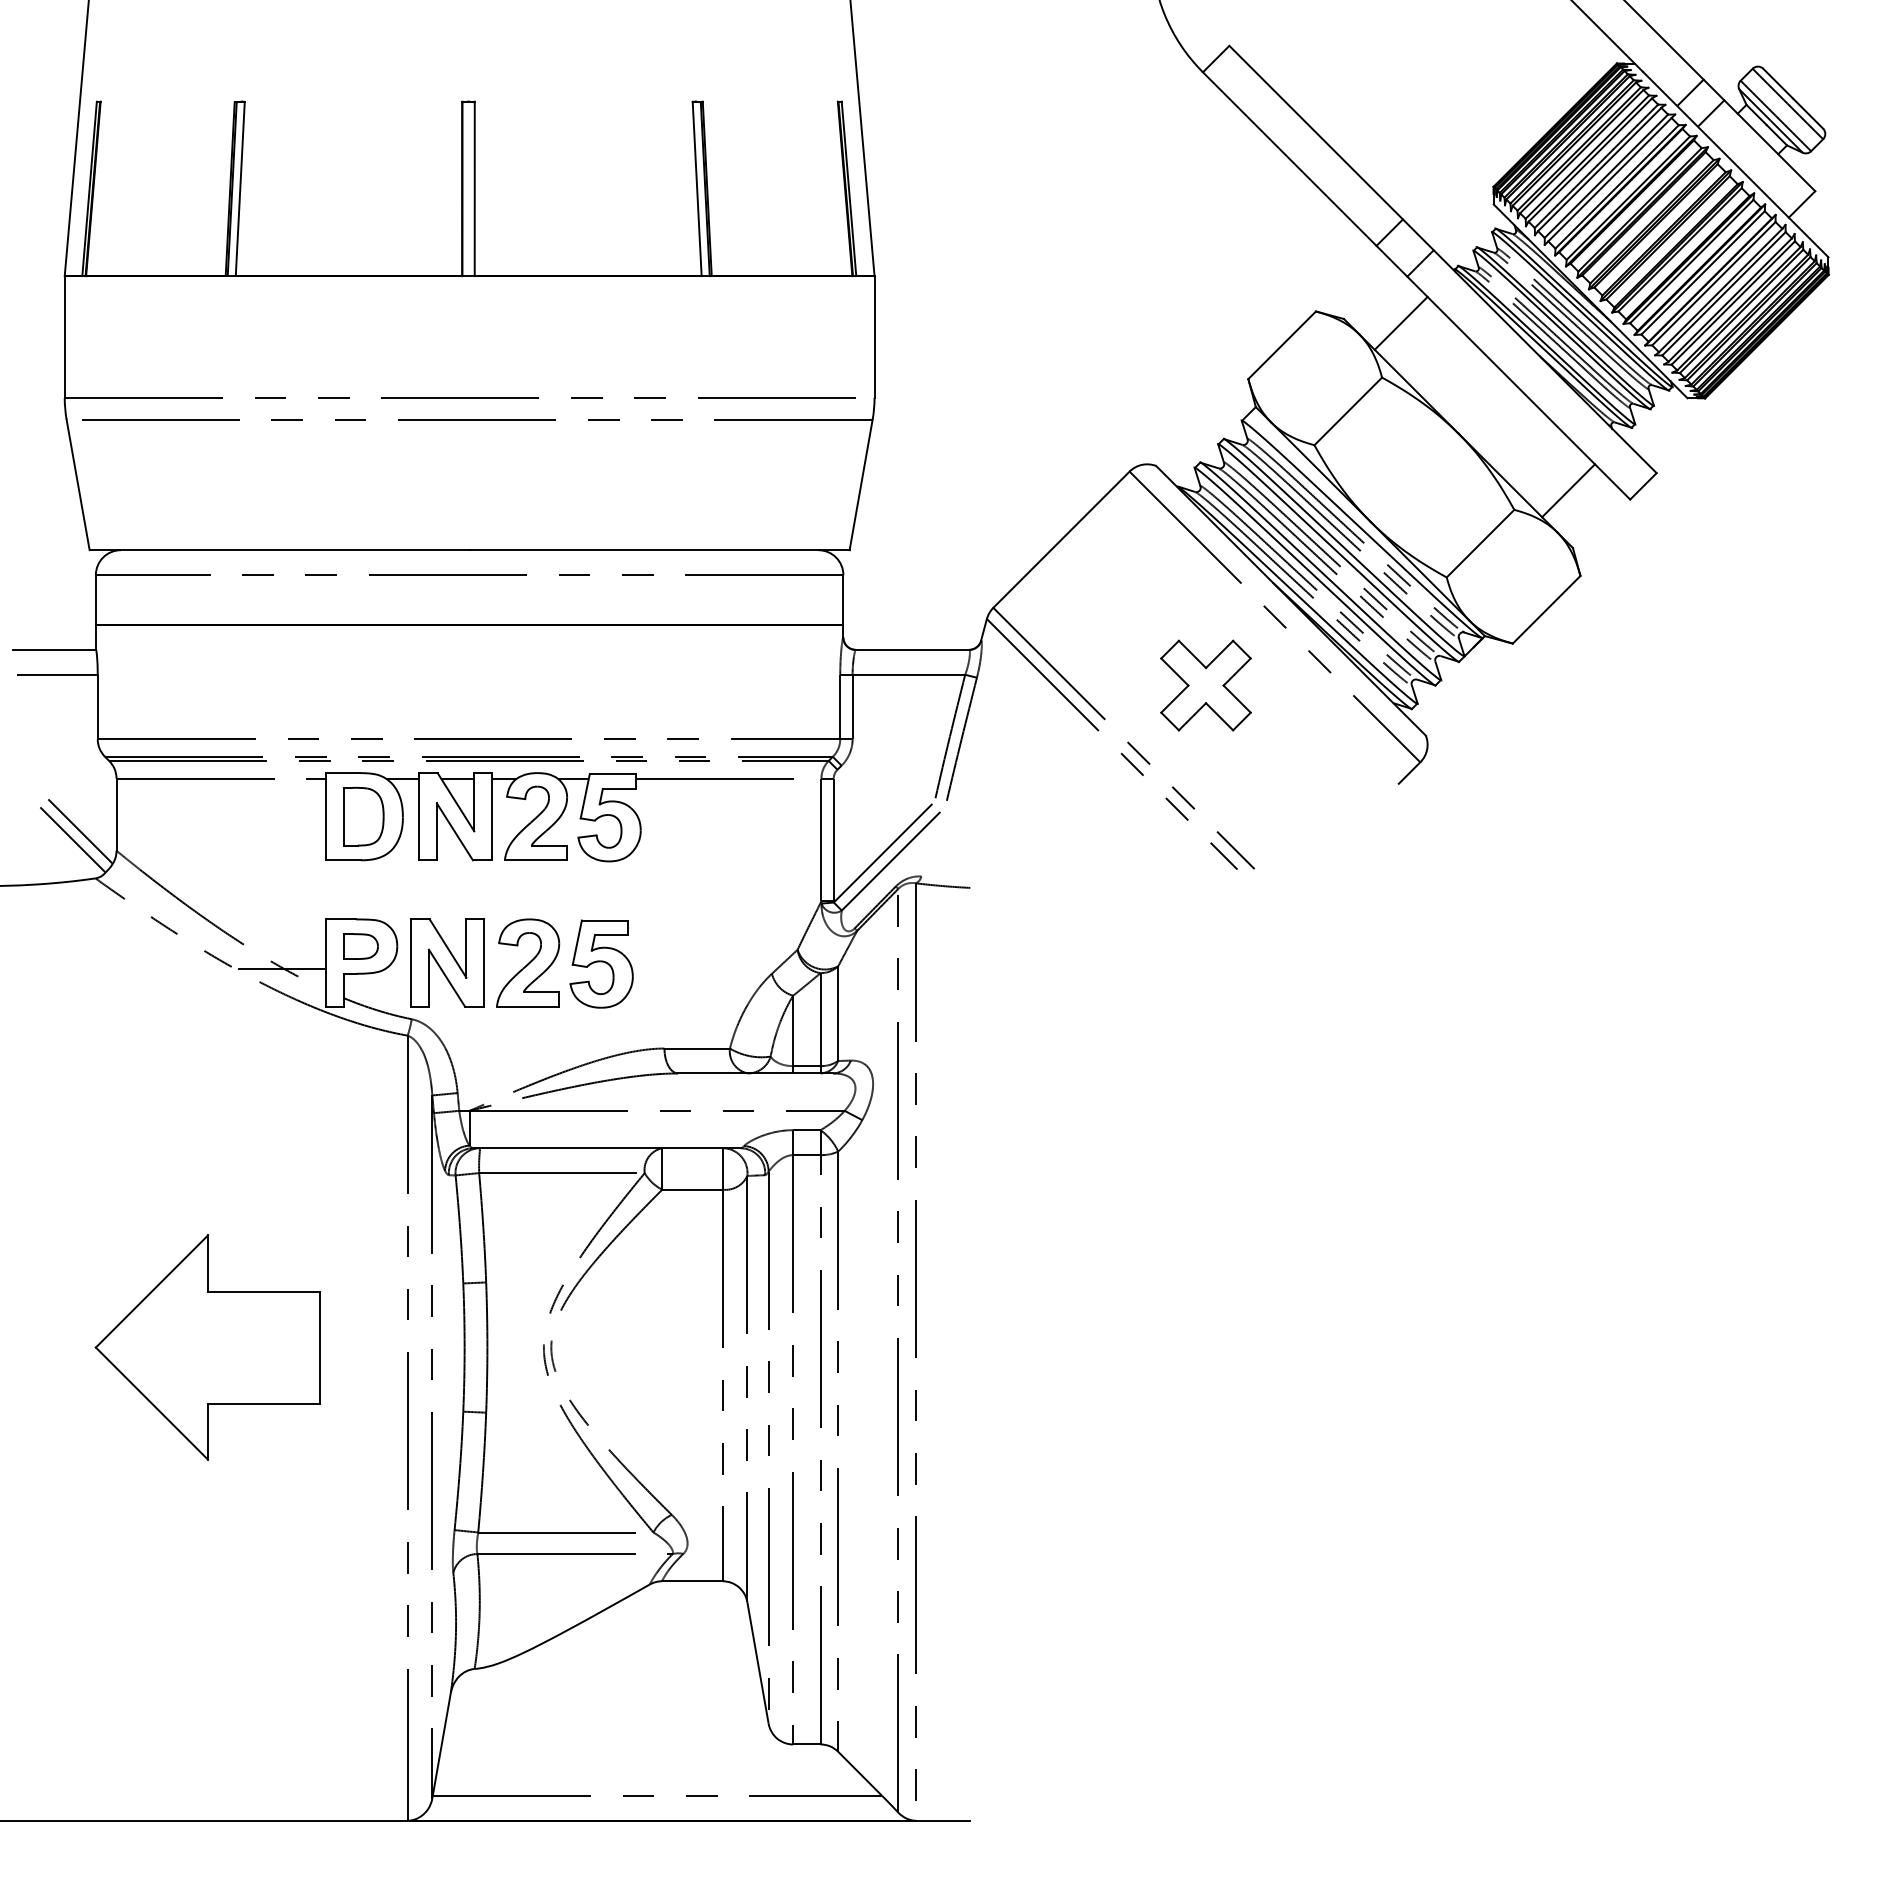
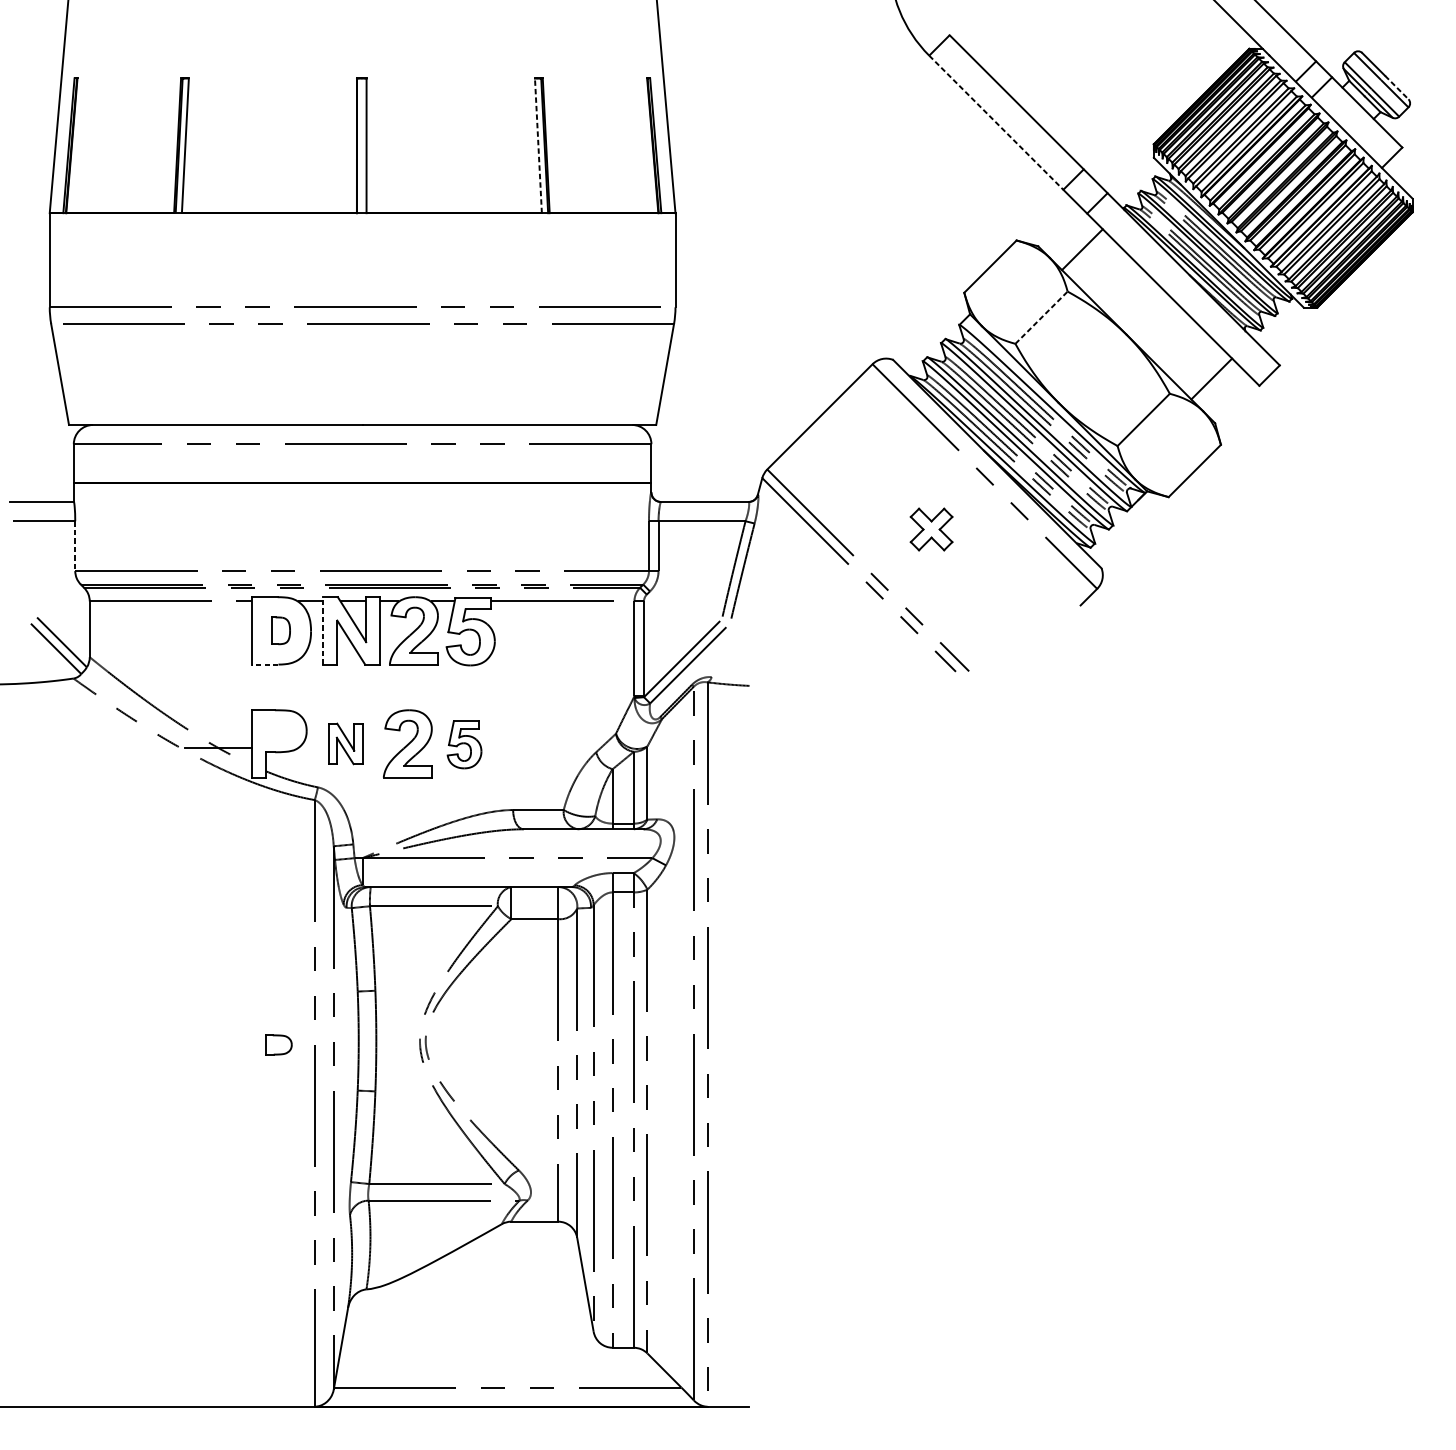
line: (1808, 113) -> (1397, 87), solid -> dashed
line: (1289, 159) -> (996, 123), solid -> dashed
line: (697, 188) -> (538, 145), solid -> dashed
line: (1348, 411) -> (1041, 317), solid -> dashed
part: (1205, 685) -> (931, 529), size x0.6
line: (97, 707) -> (75, 546), solid -> dashed
part: (363, 816) -> (280, 630), size x0.6
line: (418, 816) -> (323, 630), solid -> dashed
line: (342, 860) -> (264, 664), solid -> dashed
part: (360, 946) -> (278, 1044), moved
part: (447, 962) -> (345, 743), size x0.6
part: (601, 963) -> (464, 744), size x0.7
part: (207, 1347) -> (160, 1041), removed

